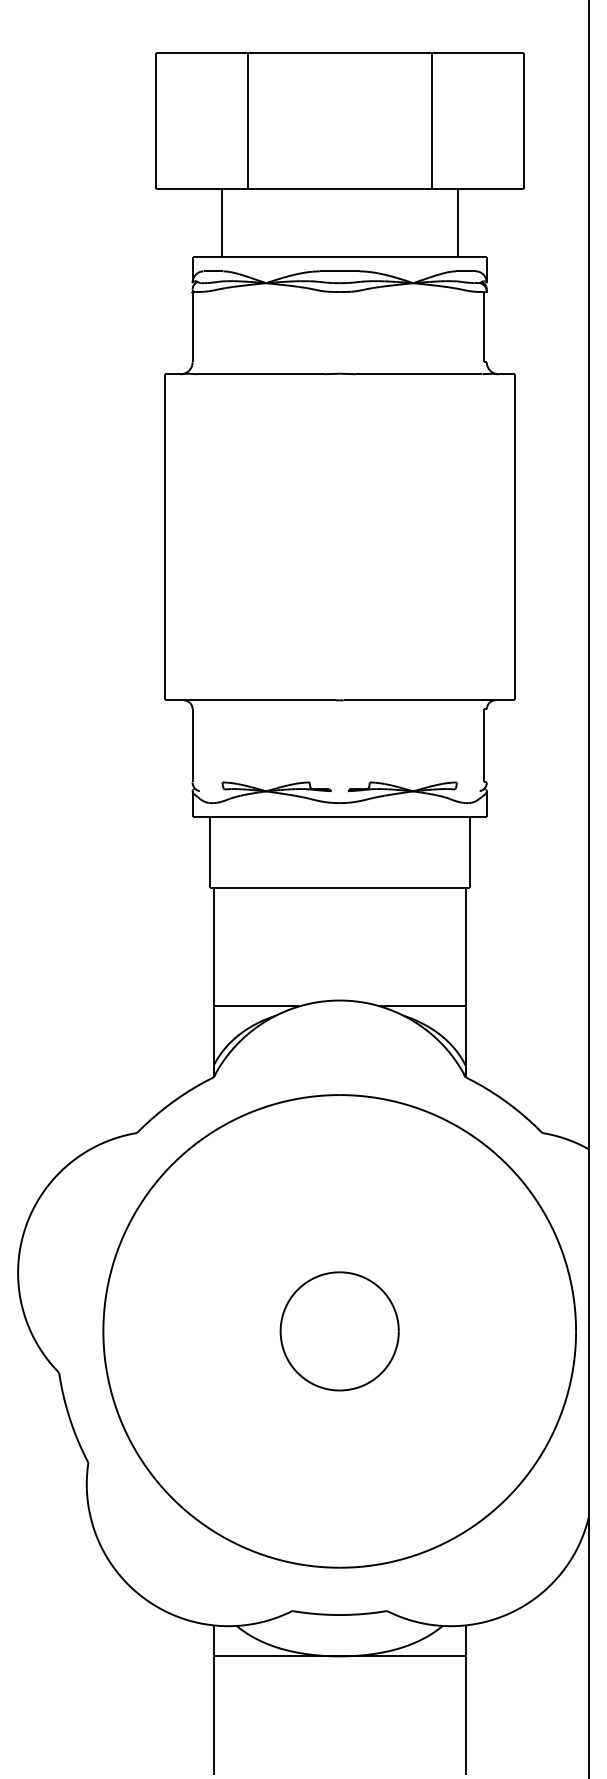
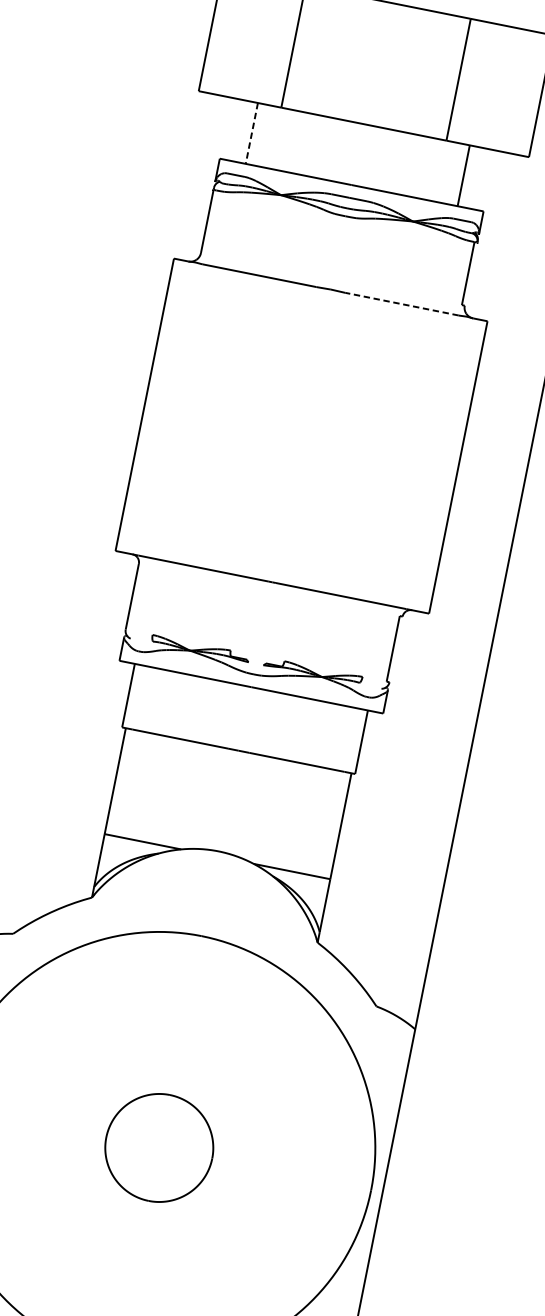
line: (221, 223) -> (251, 133), solid -> dashed
line: (418, 374) -> (401, 304), solid -> dashed

